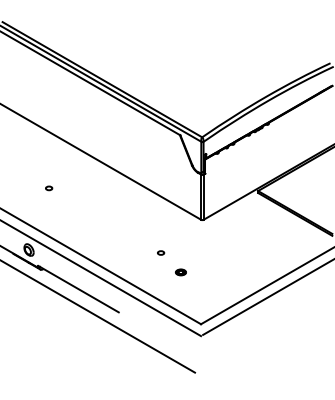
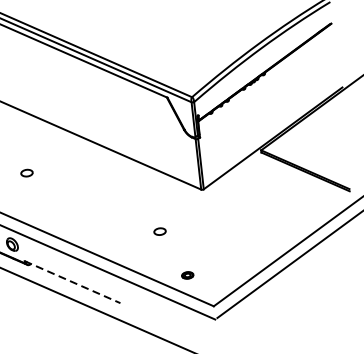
part: (49, 188) -> (27, 173), size x1.6
part: (161, 252) -> (160, 230), size x1.6
part: (180, 272) -> (187, 275), moved
line: (78, 289) -> (72, 282), solid -> dashed

